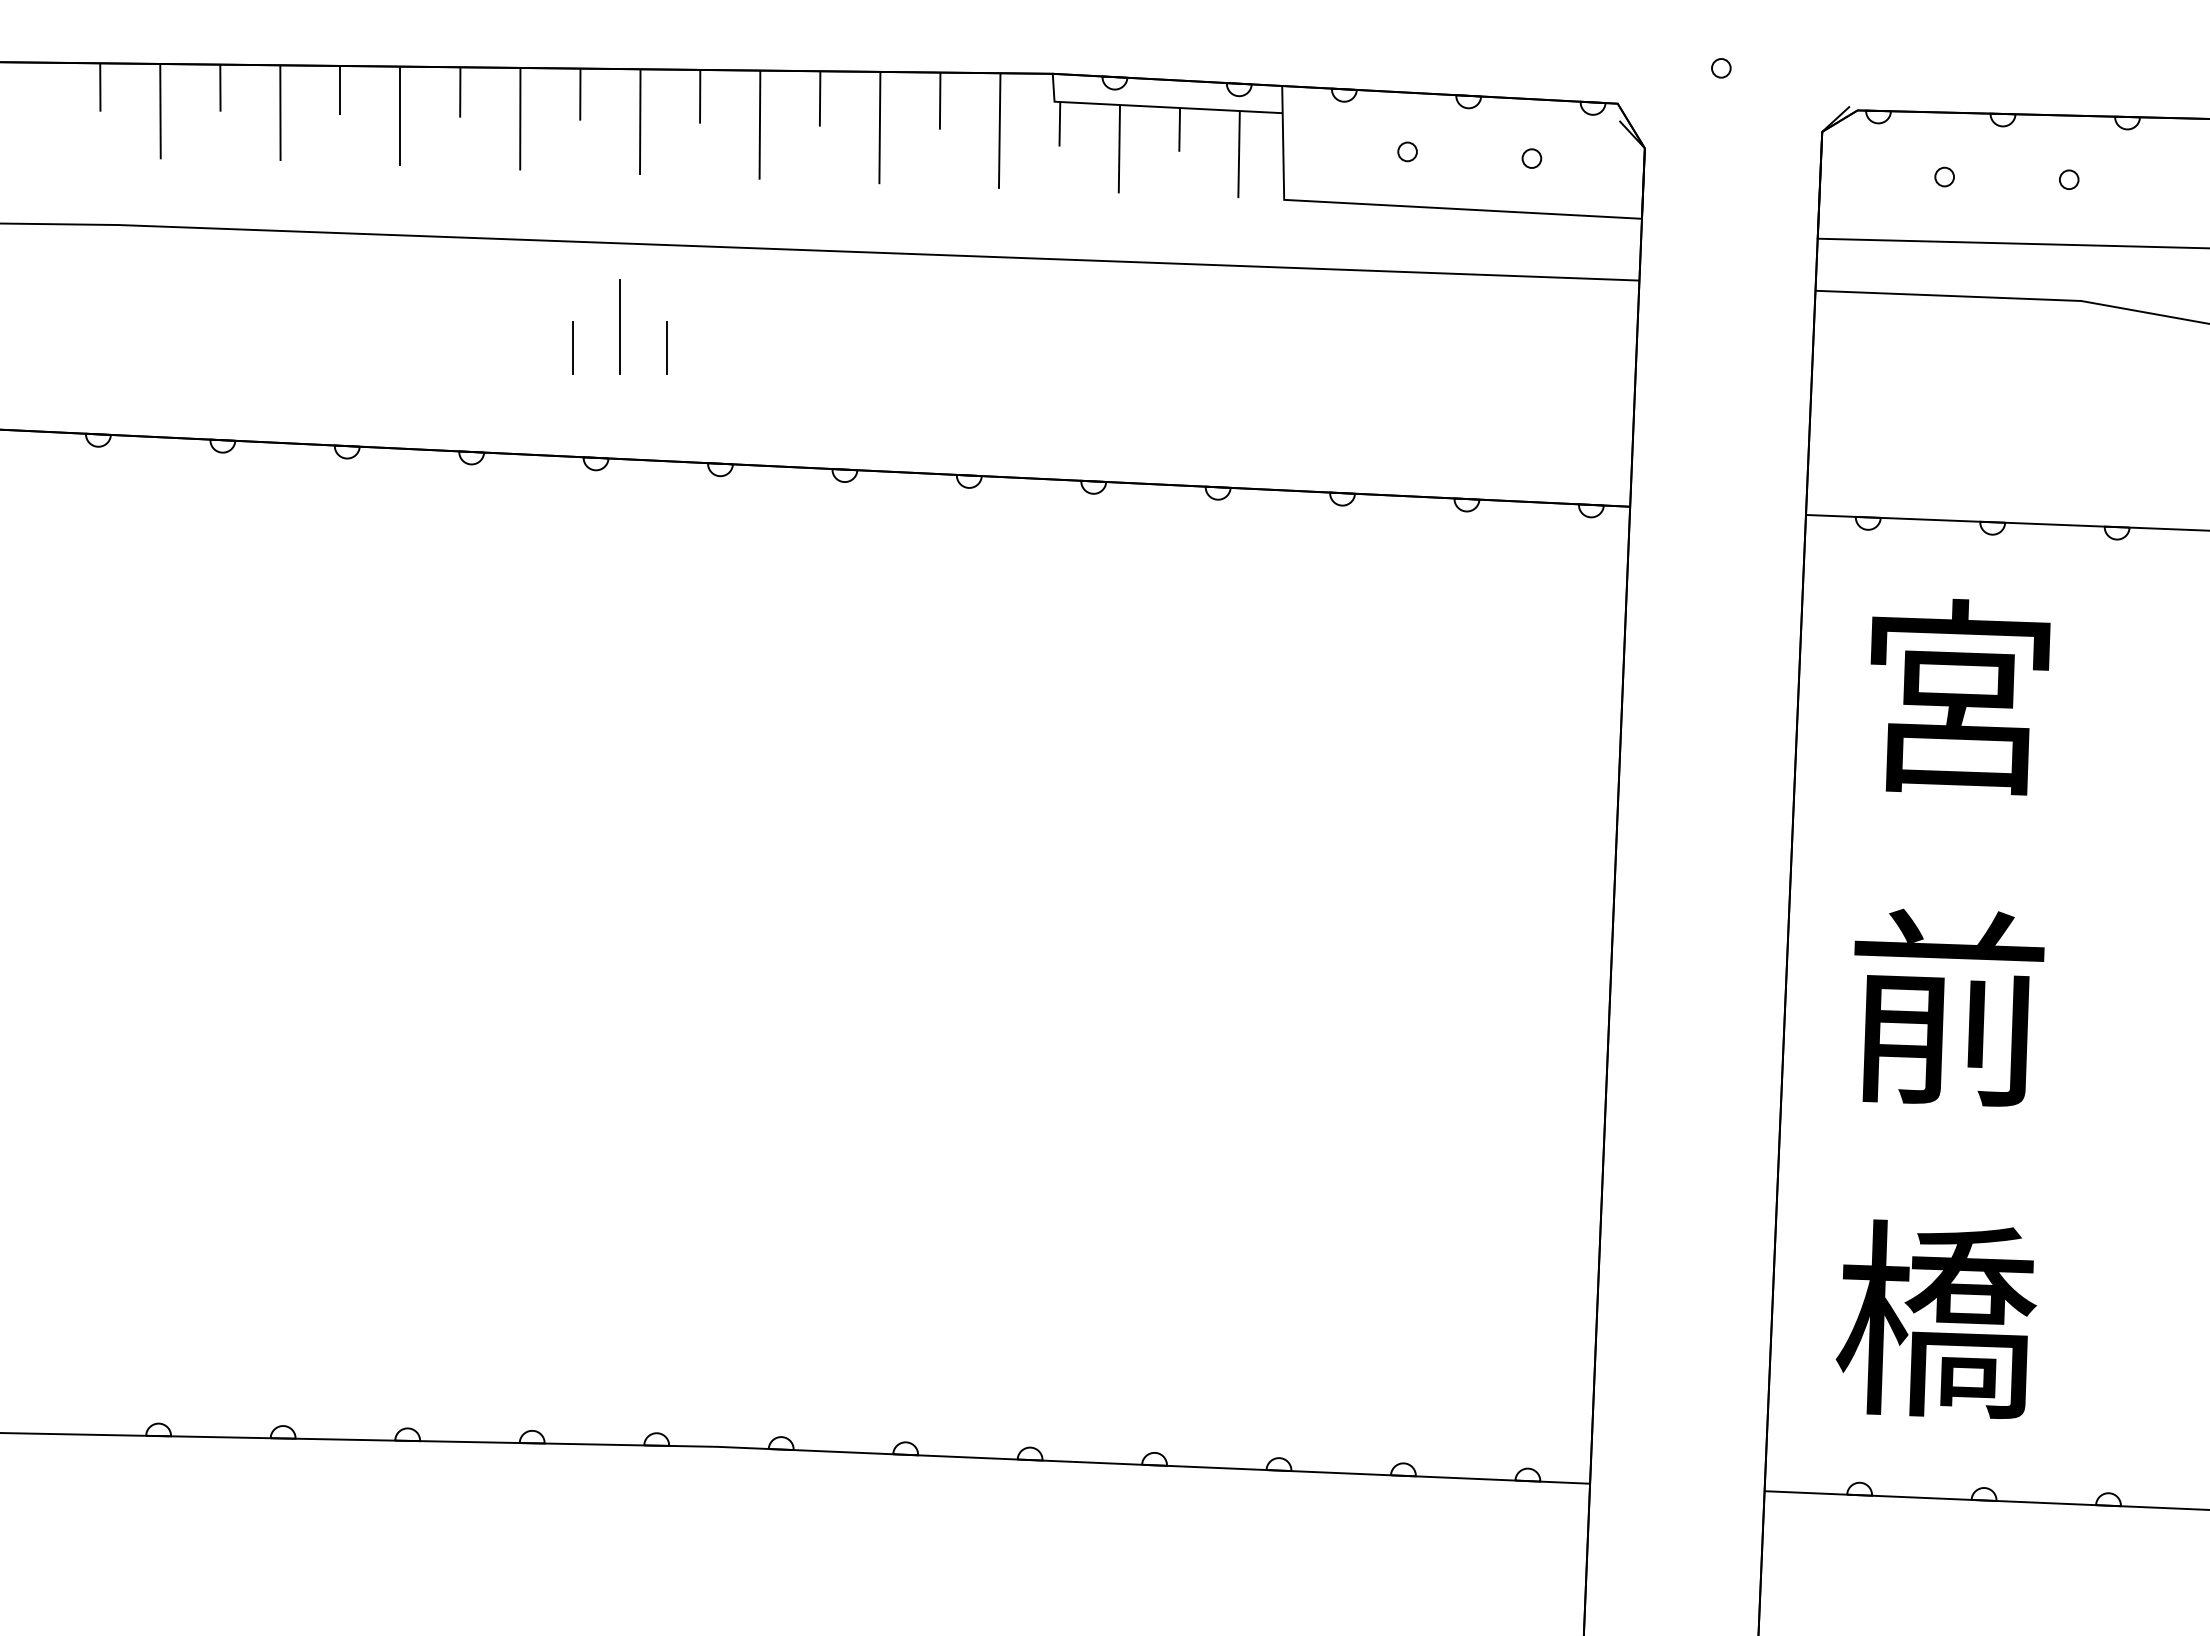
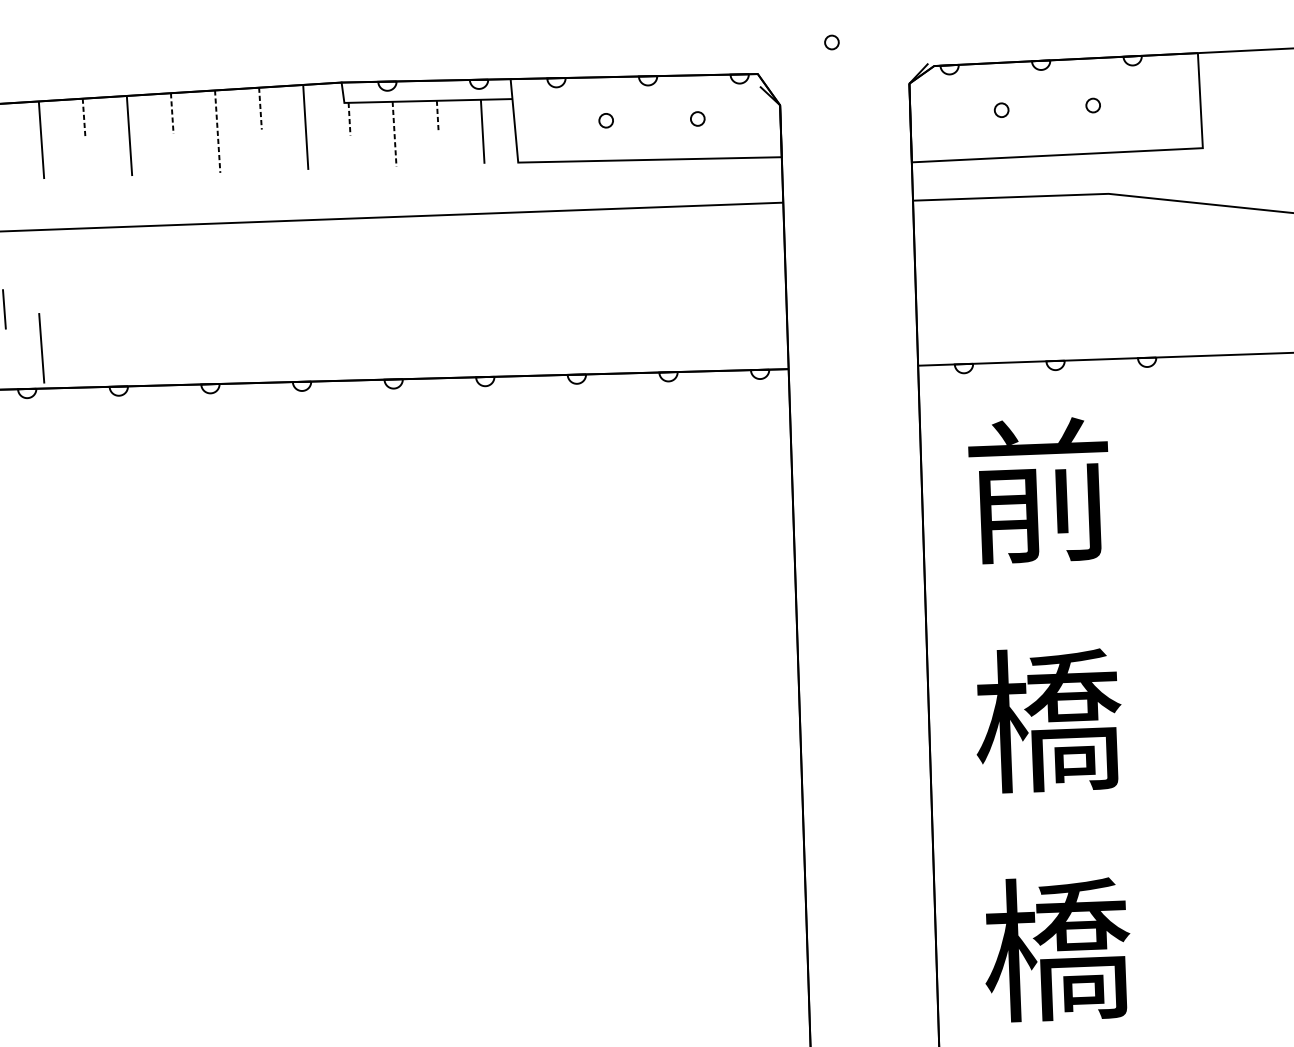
line: (700, 96) -> (84, 118), solid -> dashed
line: (820, 98) -> (172, 113), solid -> dashed
line: (940, 101) -> (260, 108), solid -> dashed
line: (1059, 124) -> (349, 119), solid -> dashed
line: (879, 128) -> (217, 132), solid -> dashed
line: (1179, 129) -> (437, 116), solid -> dashed
line: (1119, 149) -> (394, 134), solid -> dashed
line: (619, 326) -> (41, 347), moved
line: (666, 347) -> (72, 304), removed
text: (1960, 696) -> (1041, 490), 宮 -> 前
text: (1946, 1007) -> (1047, 719), 前 -> 橋

